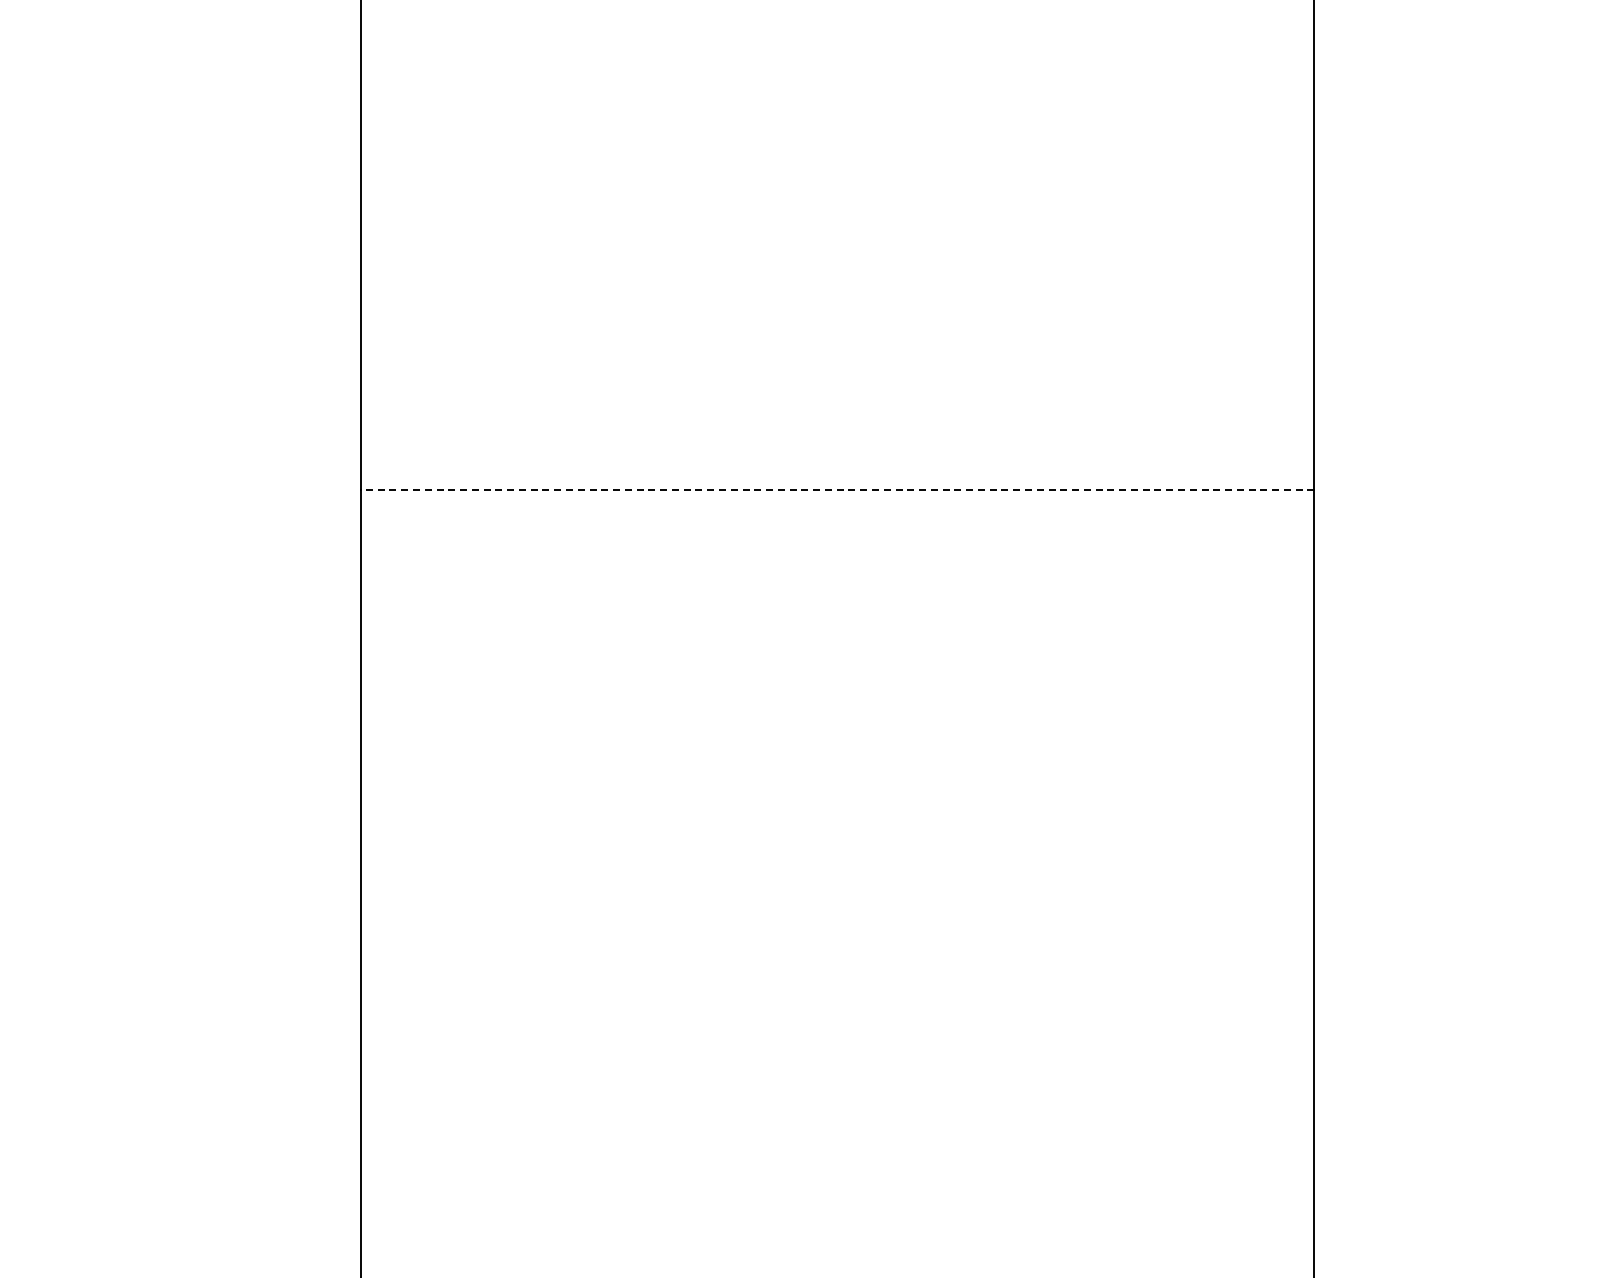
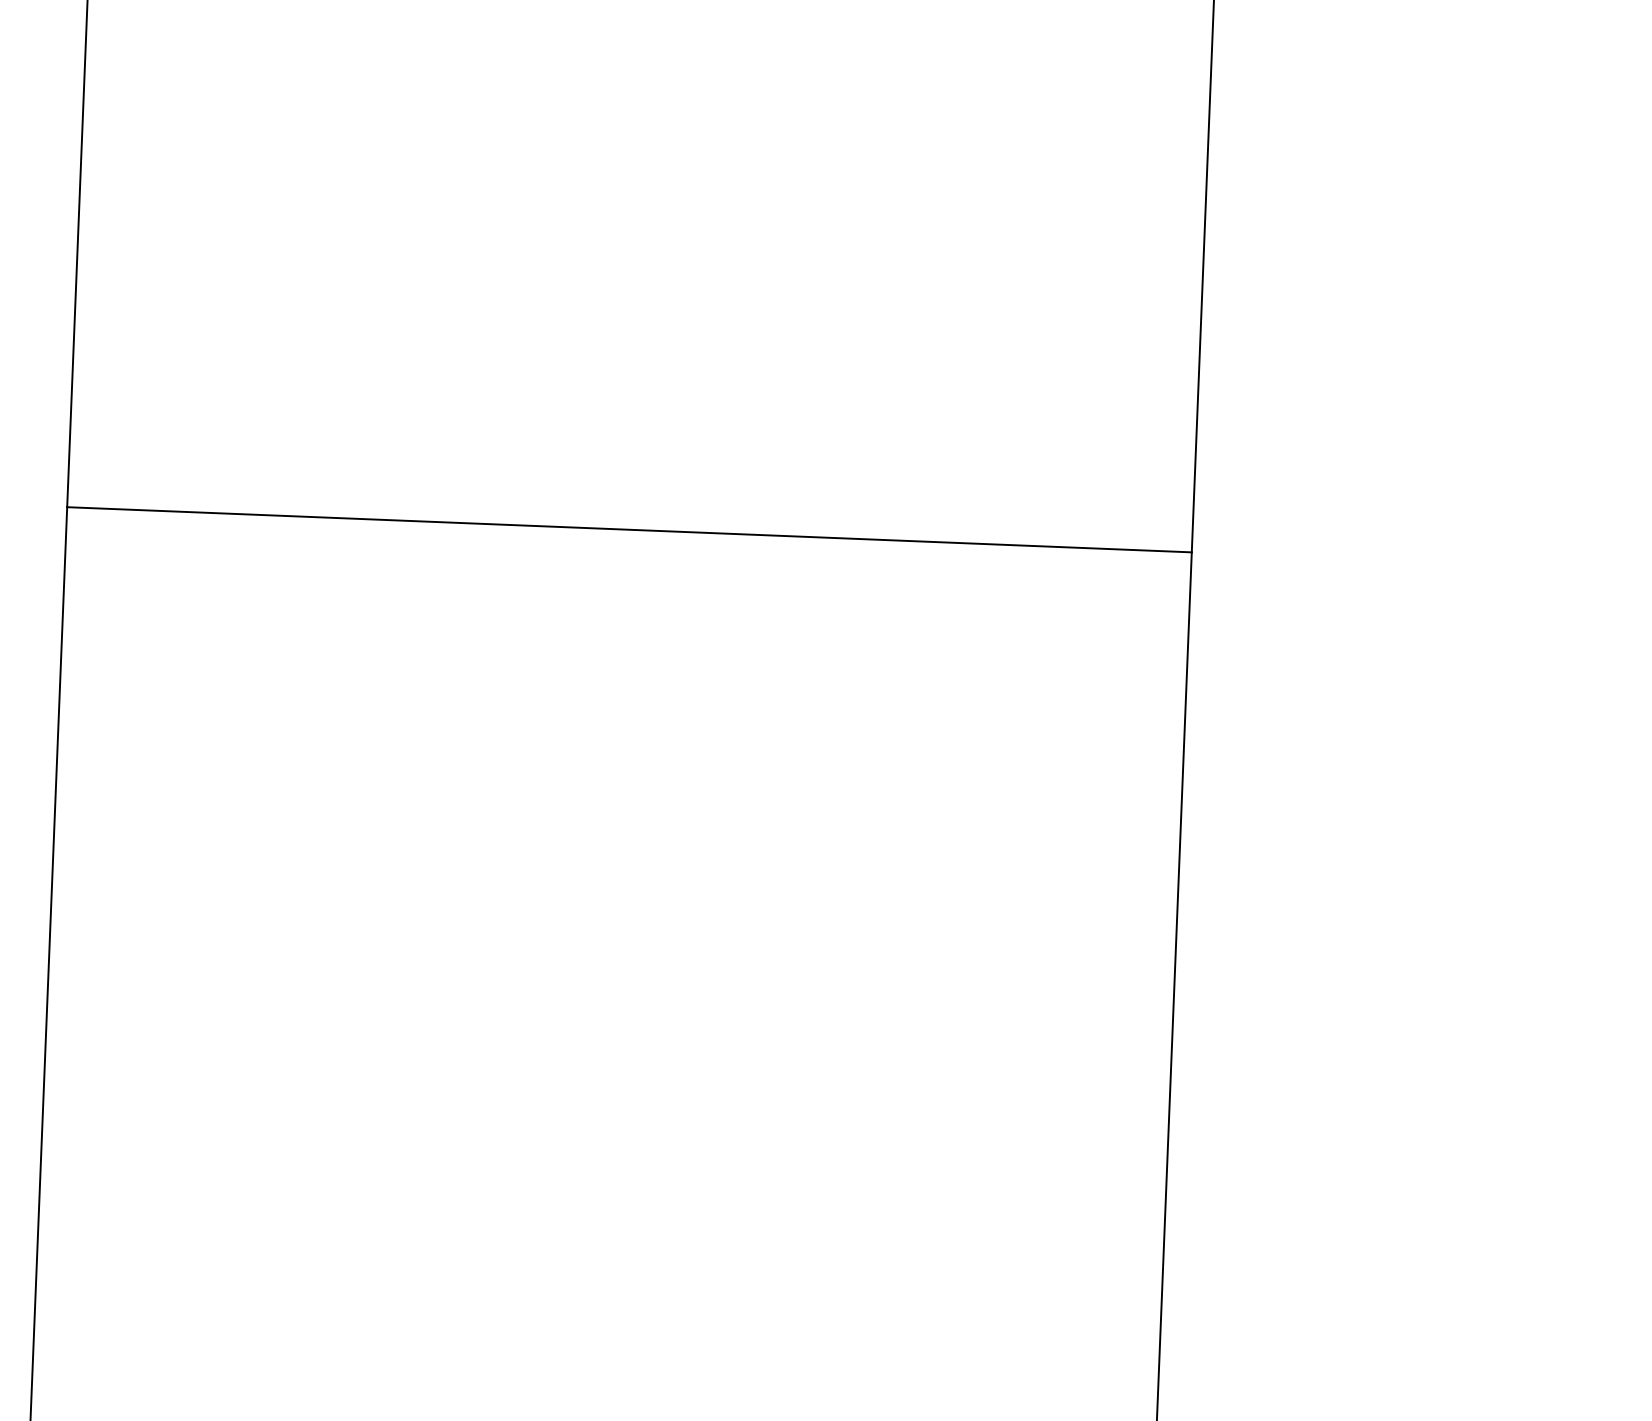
line: (837, 489) -> (629, 529), dashed -> solid

